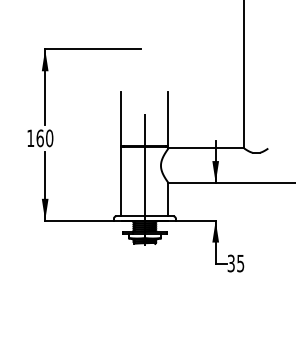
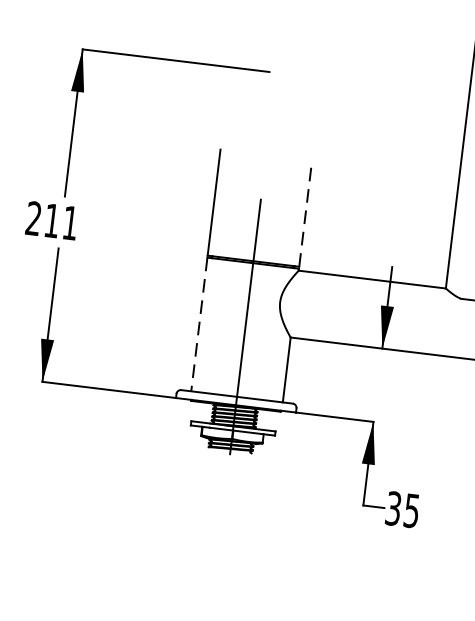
line: (168, 118) -> (305, 212), solid -> dashed
text: (40, 138) -> (52, 221), 160 -> 211
line: (121, 182) -> (199, 325), solid -> dashed

